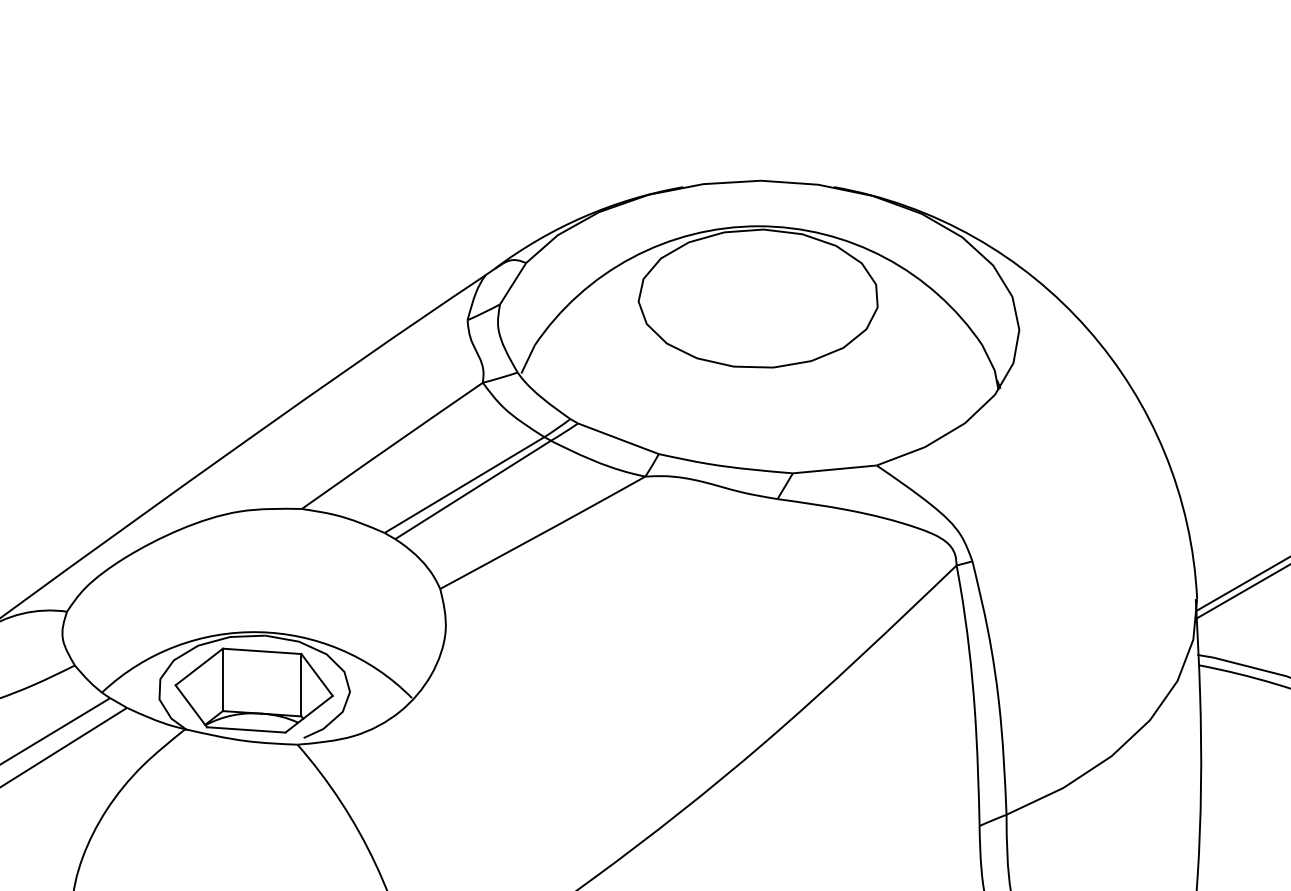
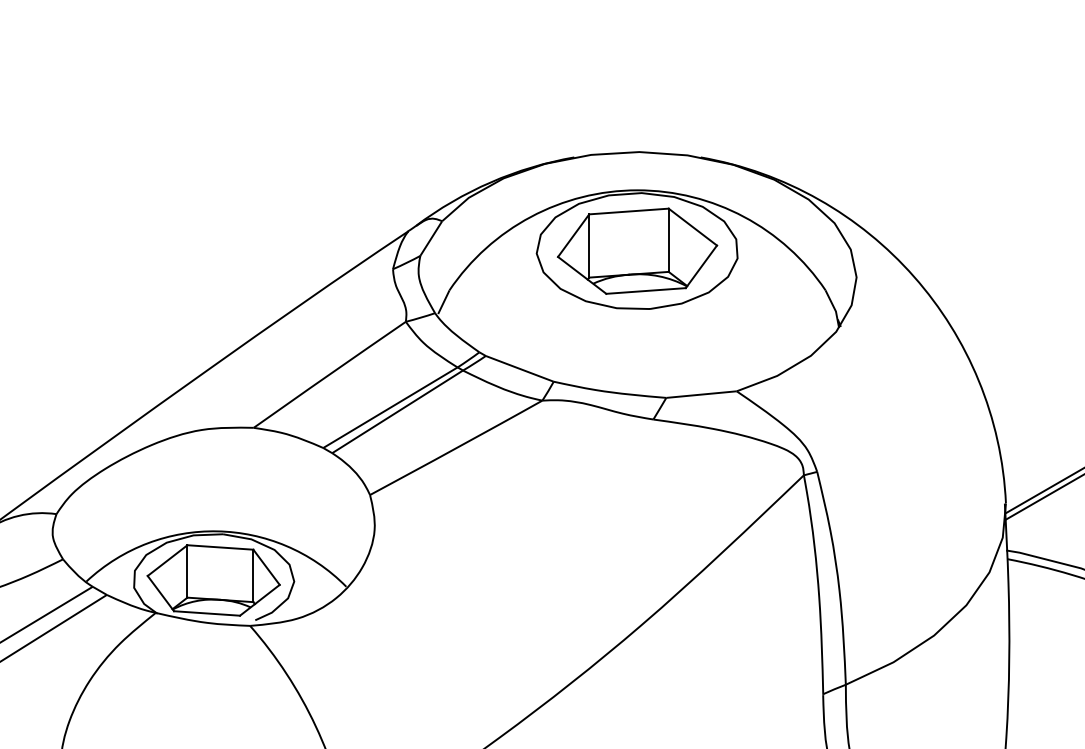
part: (758, 297) -> (637, 250), added

